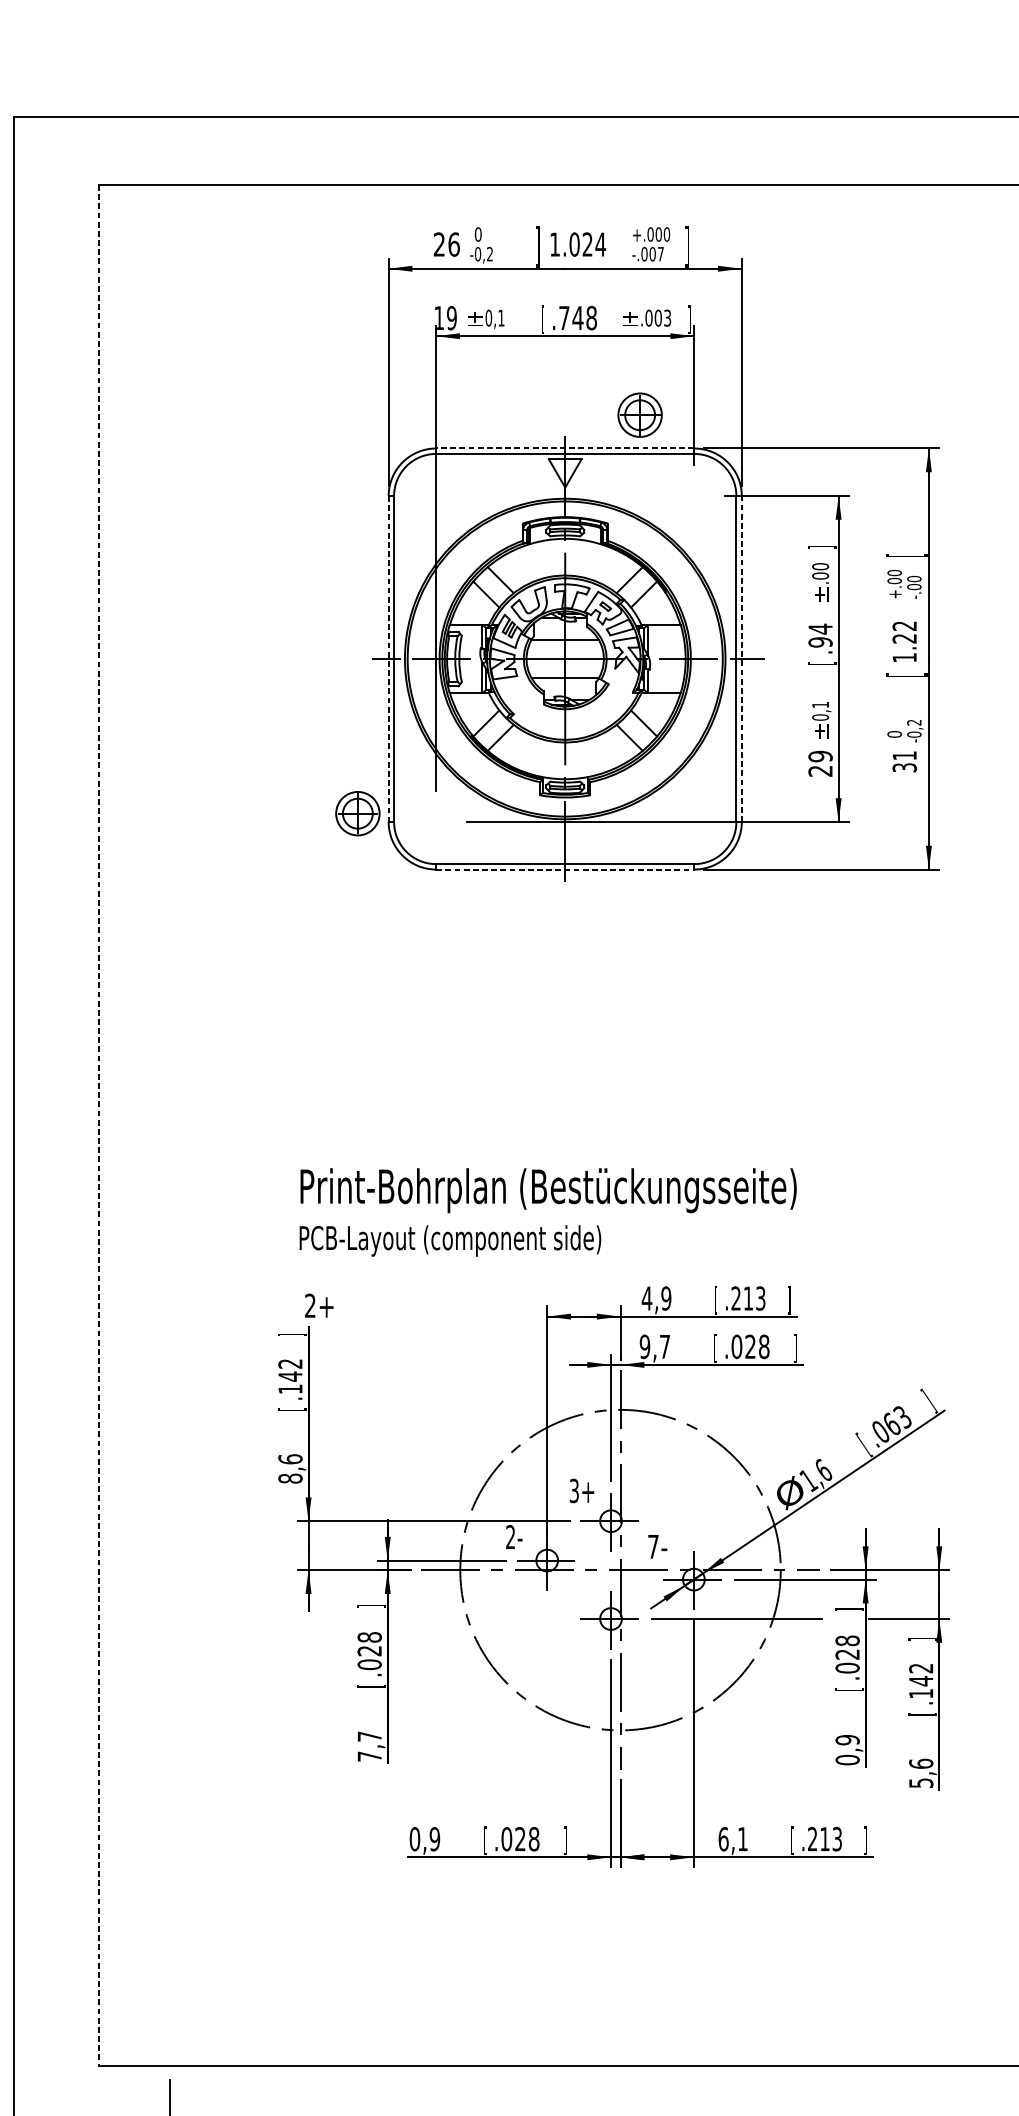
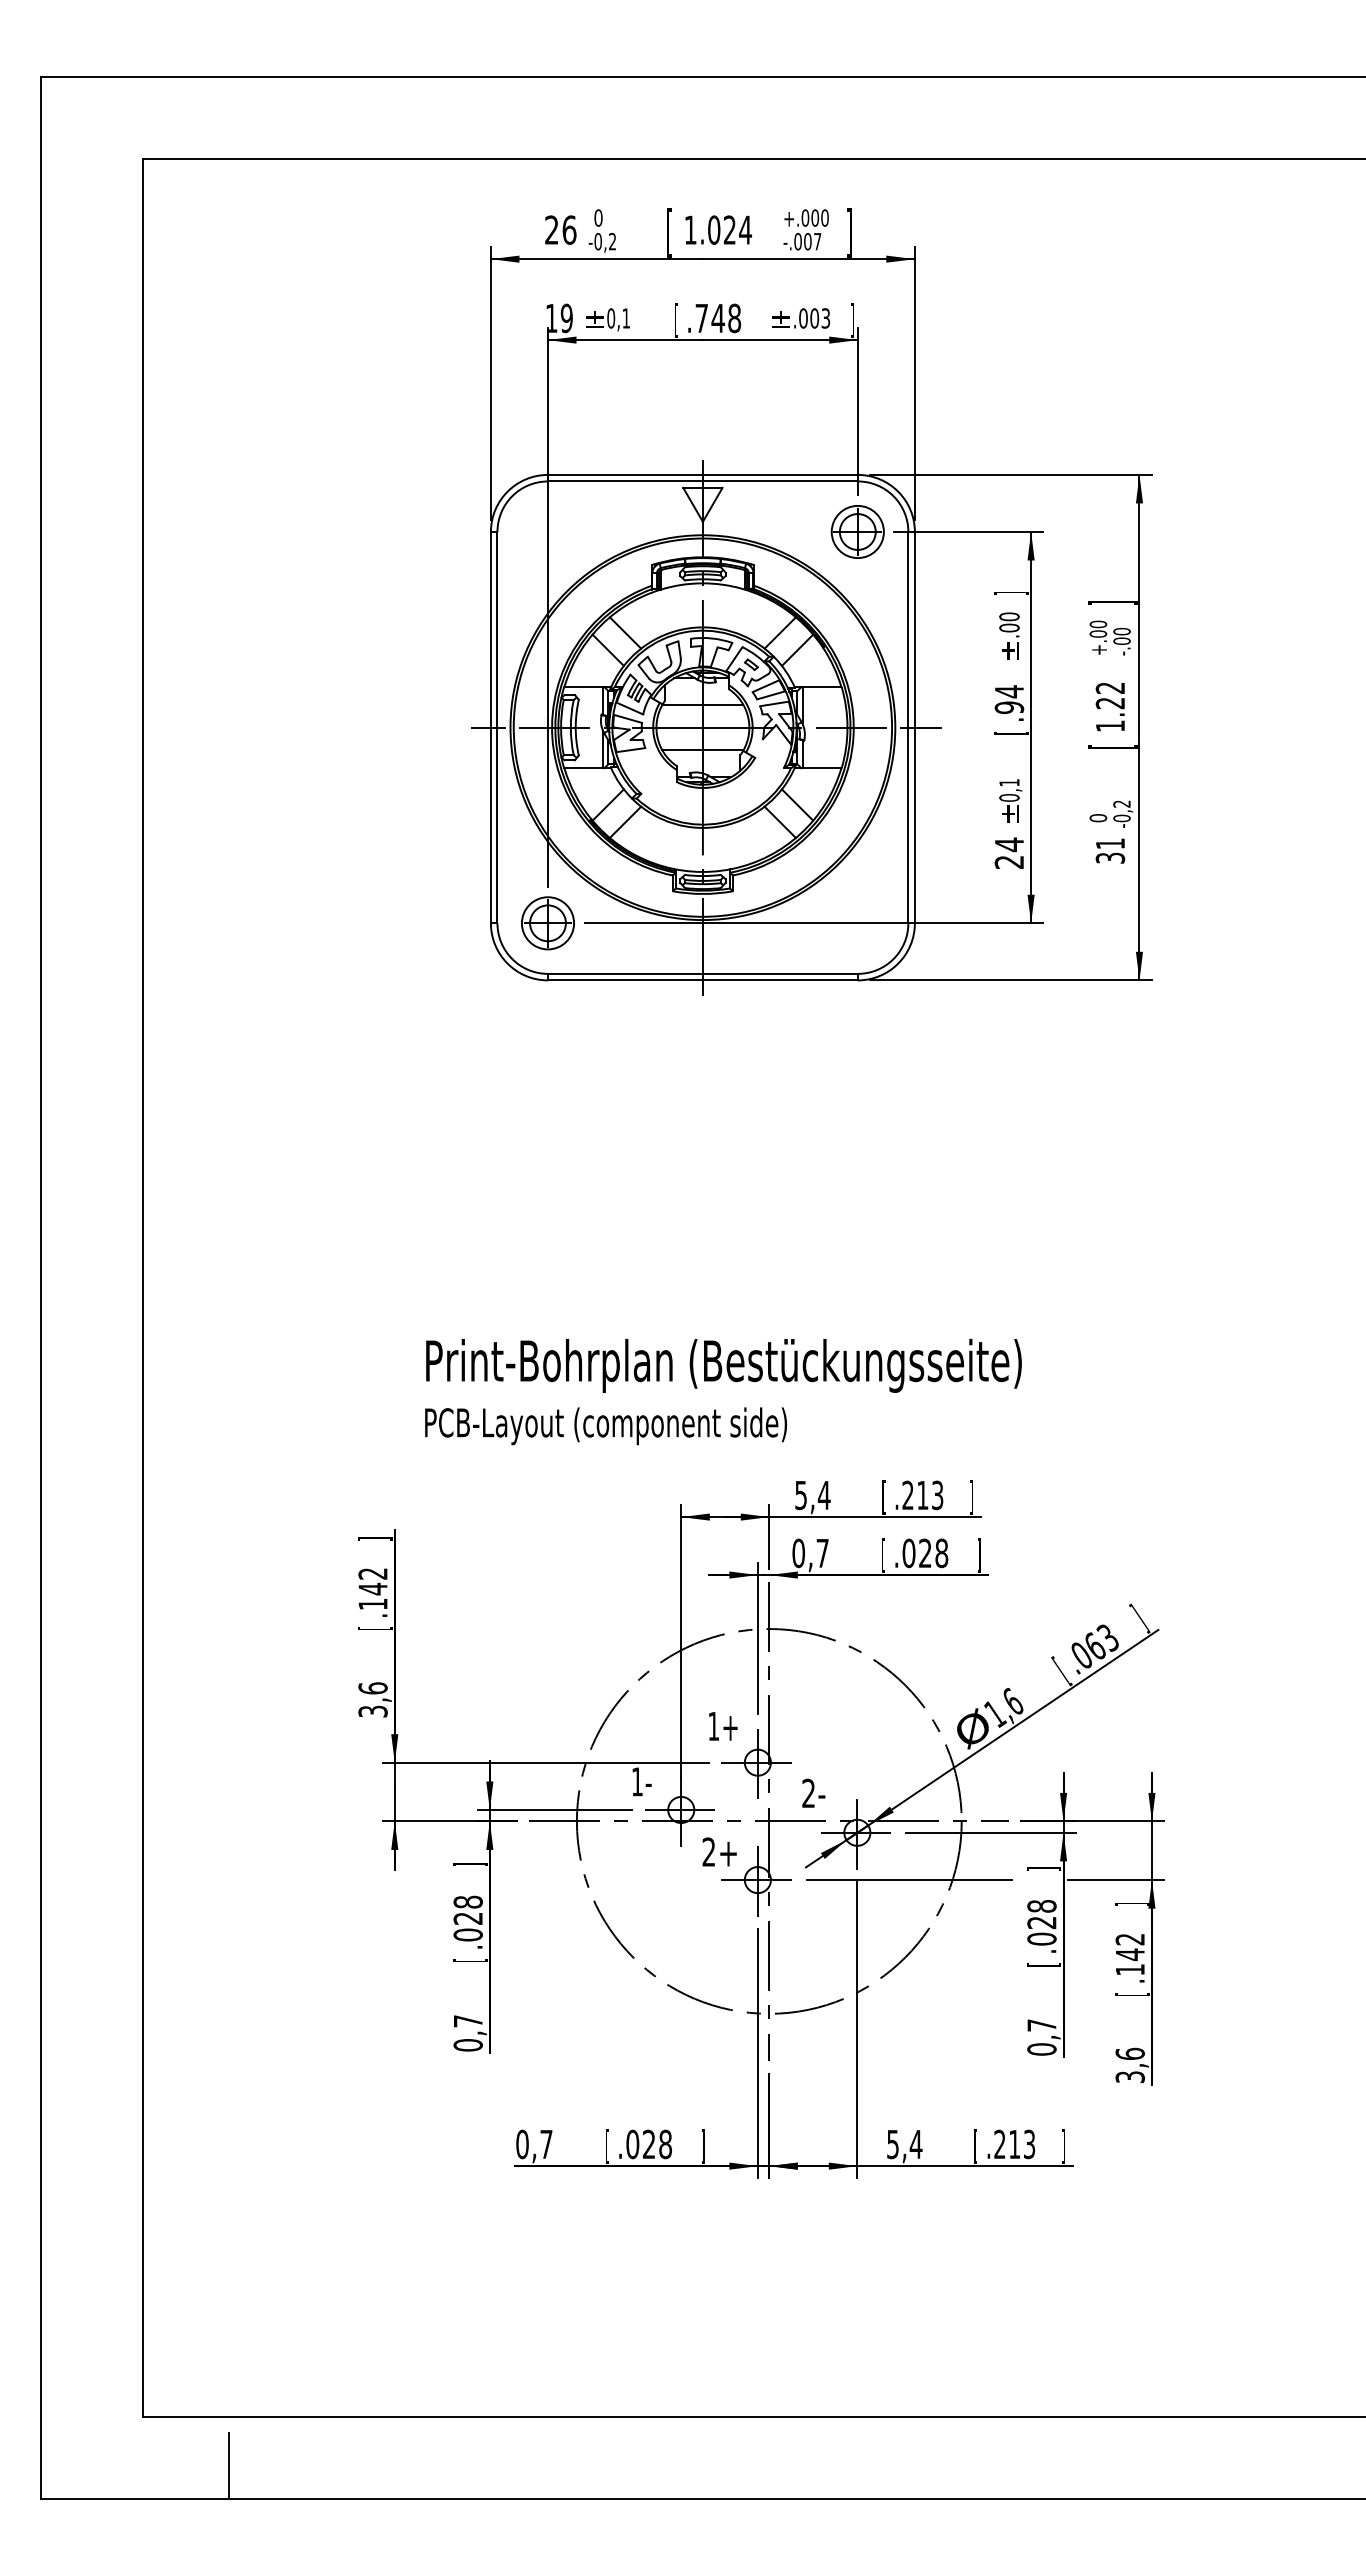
text: (537, 246) -> (669, 232), ] -> [
part: (639, 414) -> (857, 531), moved
line: (564, 448) -> (702, 474), dashed -> solid
text: (906, 555) -> (1112, 603), [ -> ]
line: (388, 658) -> (490, 727), dashed -> solid
line: (741, 658) -> (914, 727), dashed -> solid
text: (820, 756) -> (1009, 844), 29 -> 24
part: (357, 813) -> (547, 923), moved
line: (564, 869) -> (702, 980), dashed -> solid
line: (98, 1126) -> (142, 1288), dashed -> solid
text: (548, 1212) -> (723, 1392), moved
text: (656, 1298) -> (812, 1495), 4,9 -> 5,4
text: (319, 1305) -> (719, 1851), moved
text: (644, 1346) -> (798, 1553), 9,7 -> 0,7
text: (290, 1478) -> (372, 1711), 8,6 -> 3,6
text: (574, 1491) -> (713, 1726), 3+ -> 1+
text: (510, 1536) -> (637, 1781), 2- -> 1-
text: (653, 1546) -> (808, 1792), 7- -> 2-
text: (847, 1740) -> (1041, 2025), 0,9 -> 0,7
text: (369, 1756) -> (467, 2045), 7,7 -> 0,7
text: (920, 1782) -> (1129, 2076), 5,6 -> 3,6
text: (434, 1839) -> (546, 2144), 0,9 -> 0,7
text: (733, 1839) -> (904, 2144), 6,1 -> 5,4

